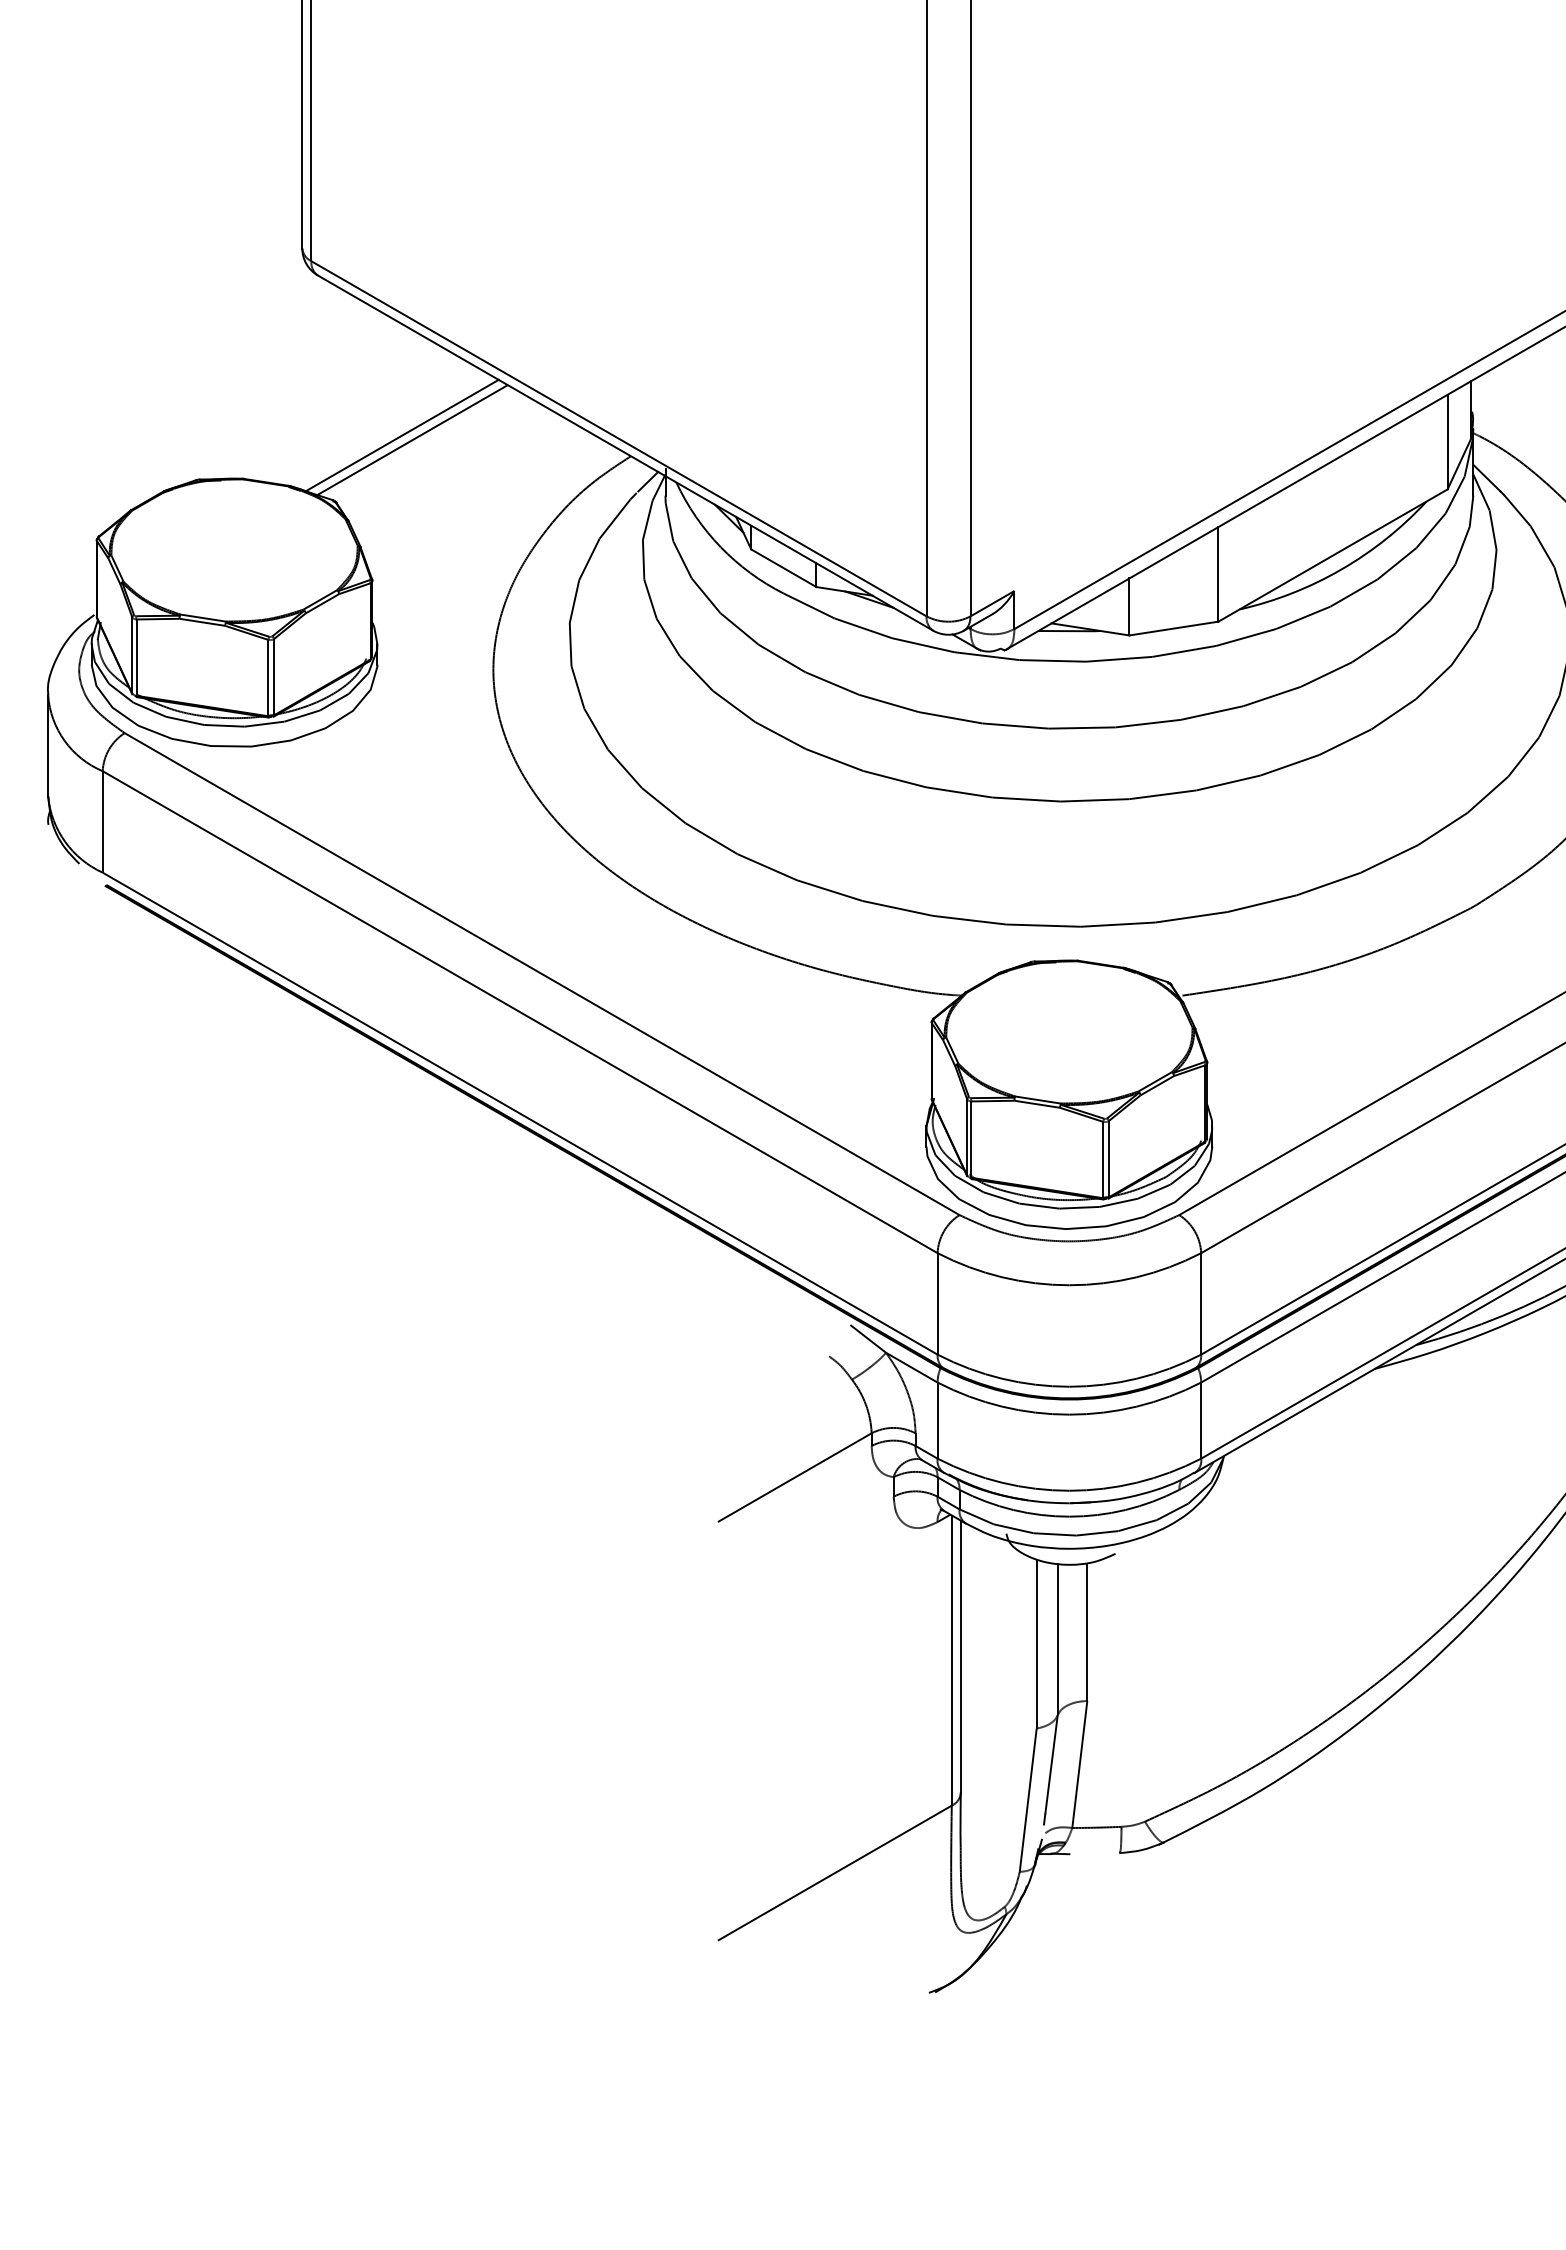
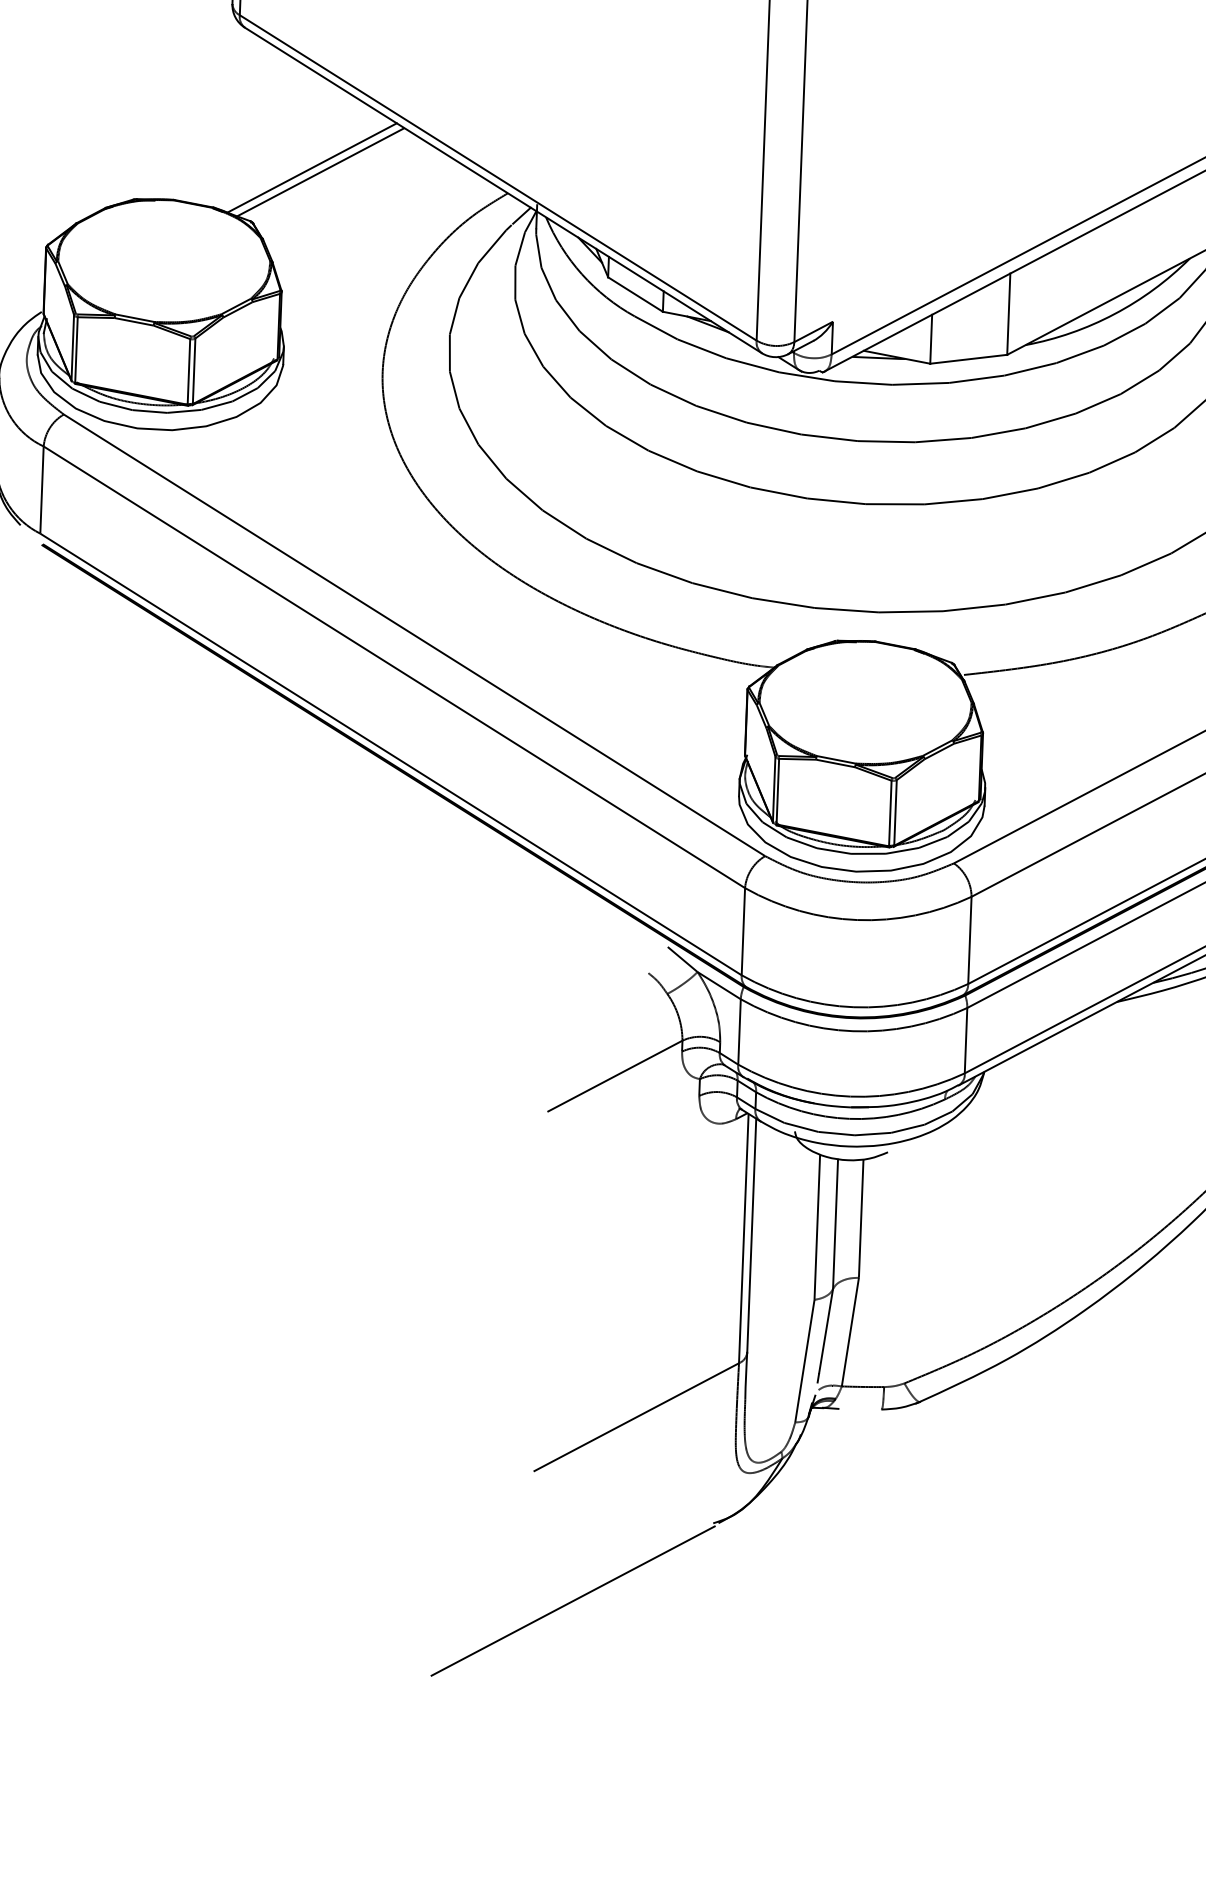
line: (769, 2089) -> (573, 1601), added

